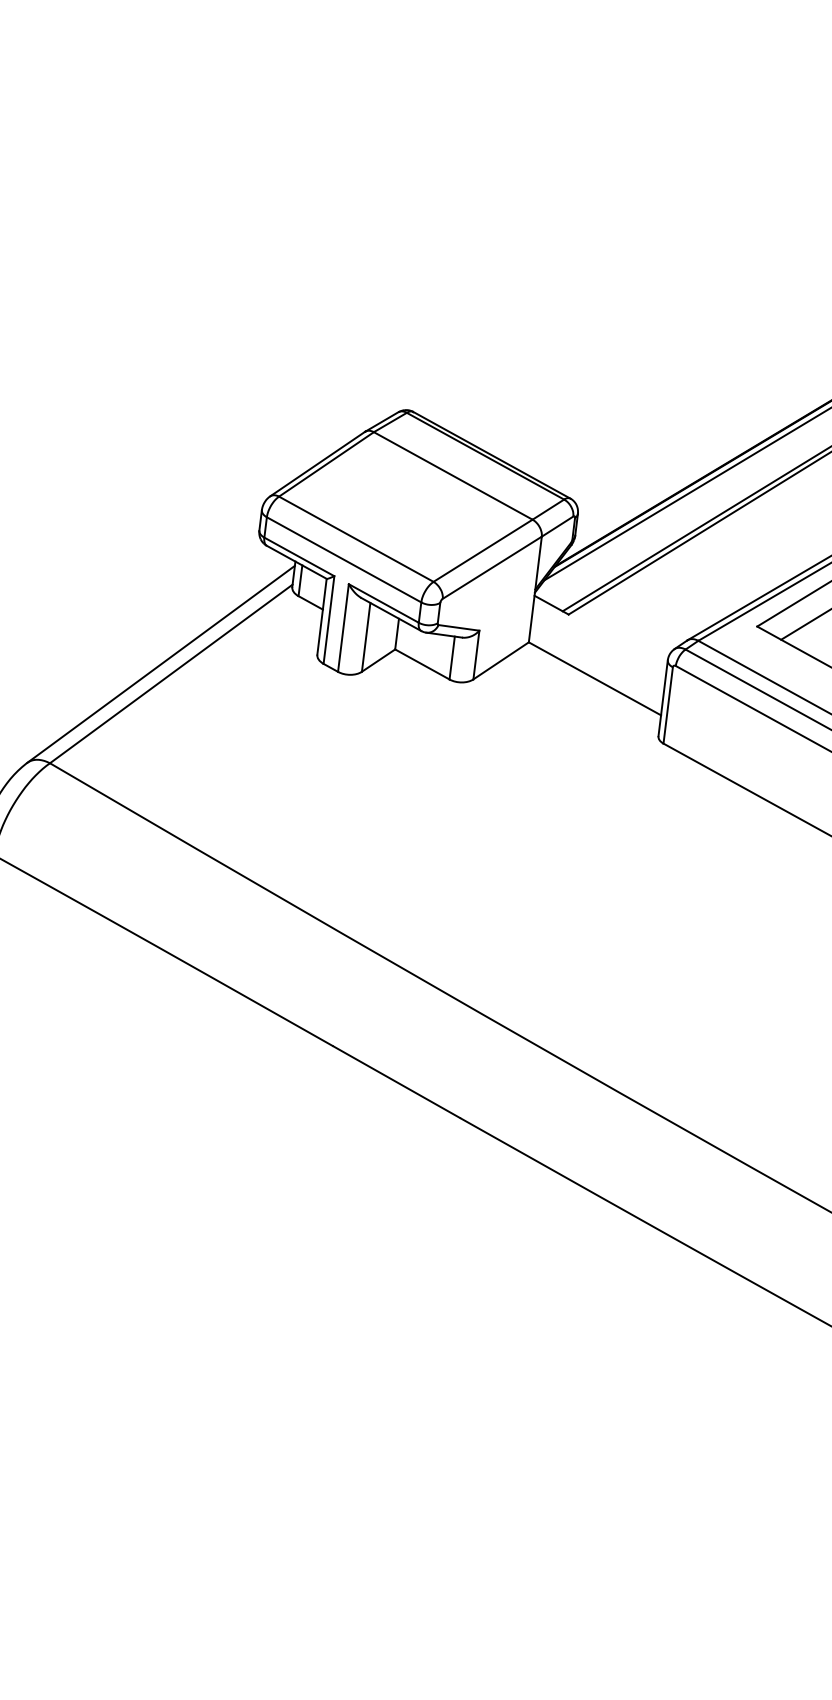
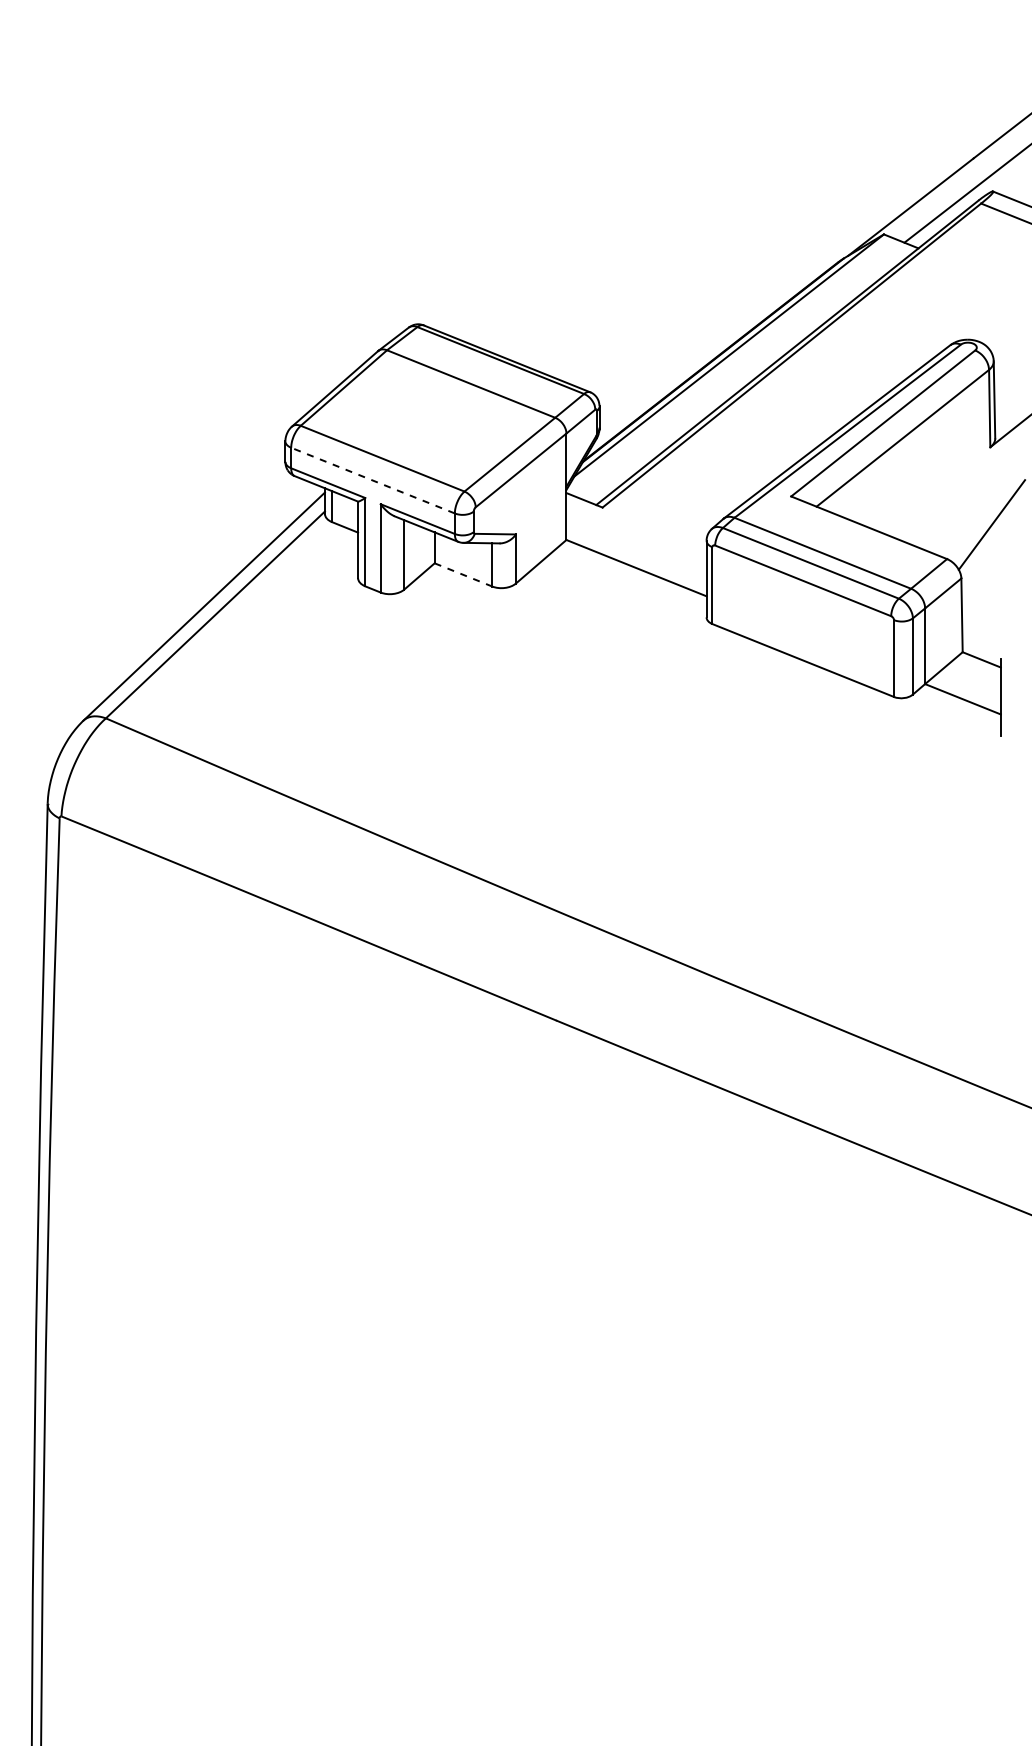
line: (343, 559) -> (372, 480), solid -> dashed
line: (422, 665) -> (463, 575), solid -> dashed

